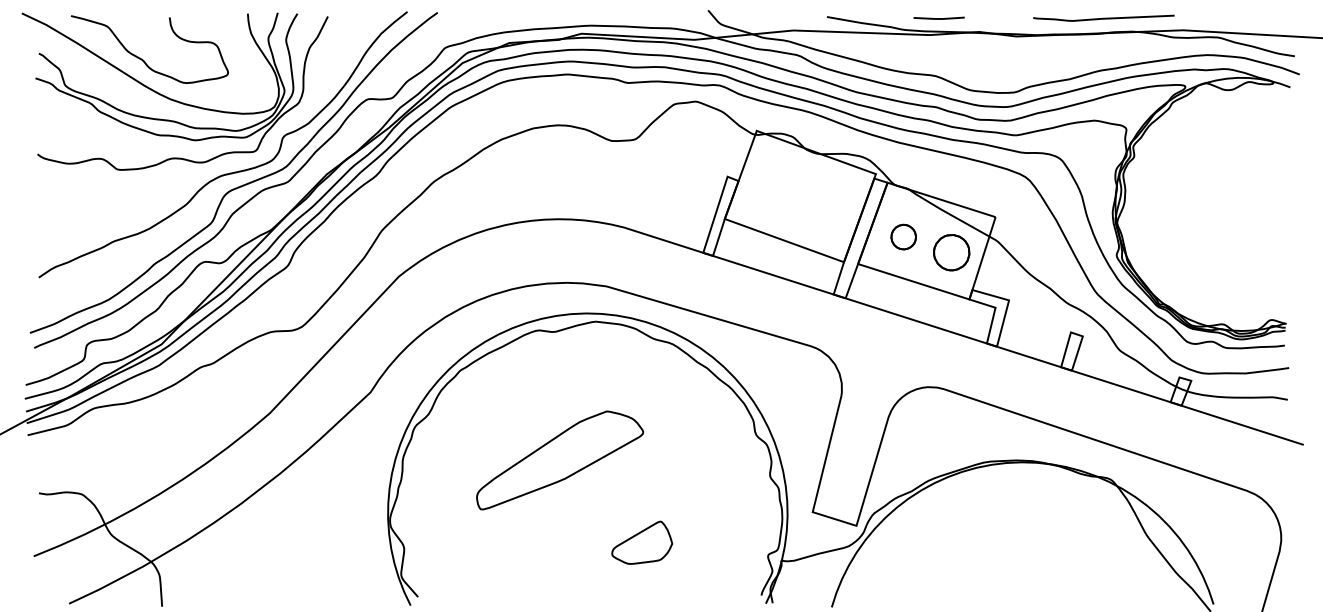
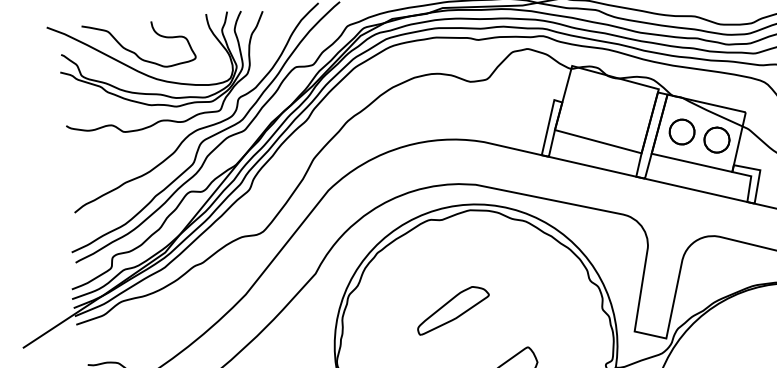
part: (903, 236) -> (682, 131), size x1.43
part: (559, 460) -> (452, 310), size x0.62

